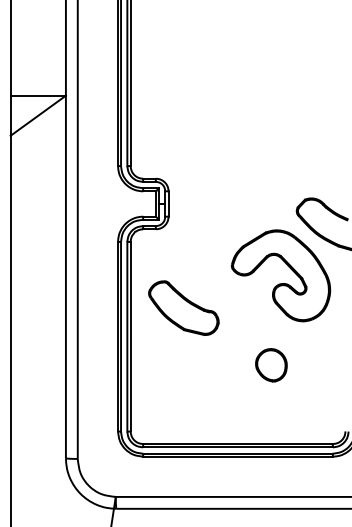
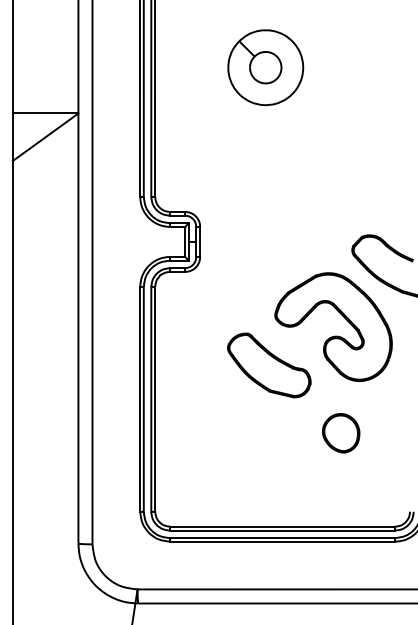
part: (223, 56) -> (265, 66), added
part: (183, 307) -> (268, 364), moved
part: (271, 365) -> (341, 433), moved

